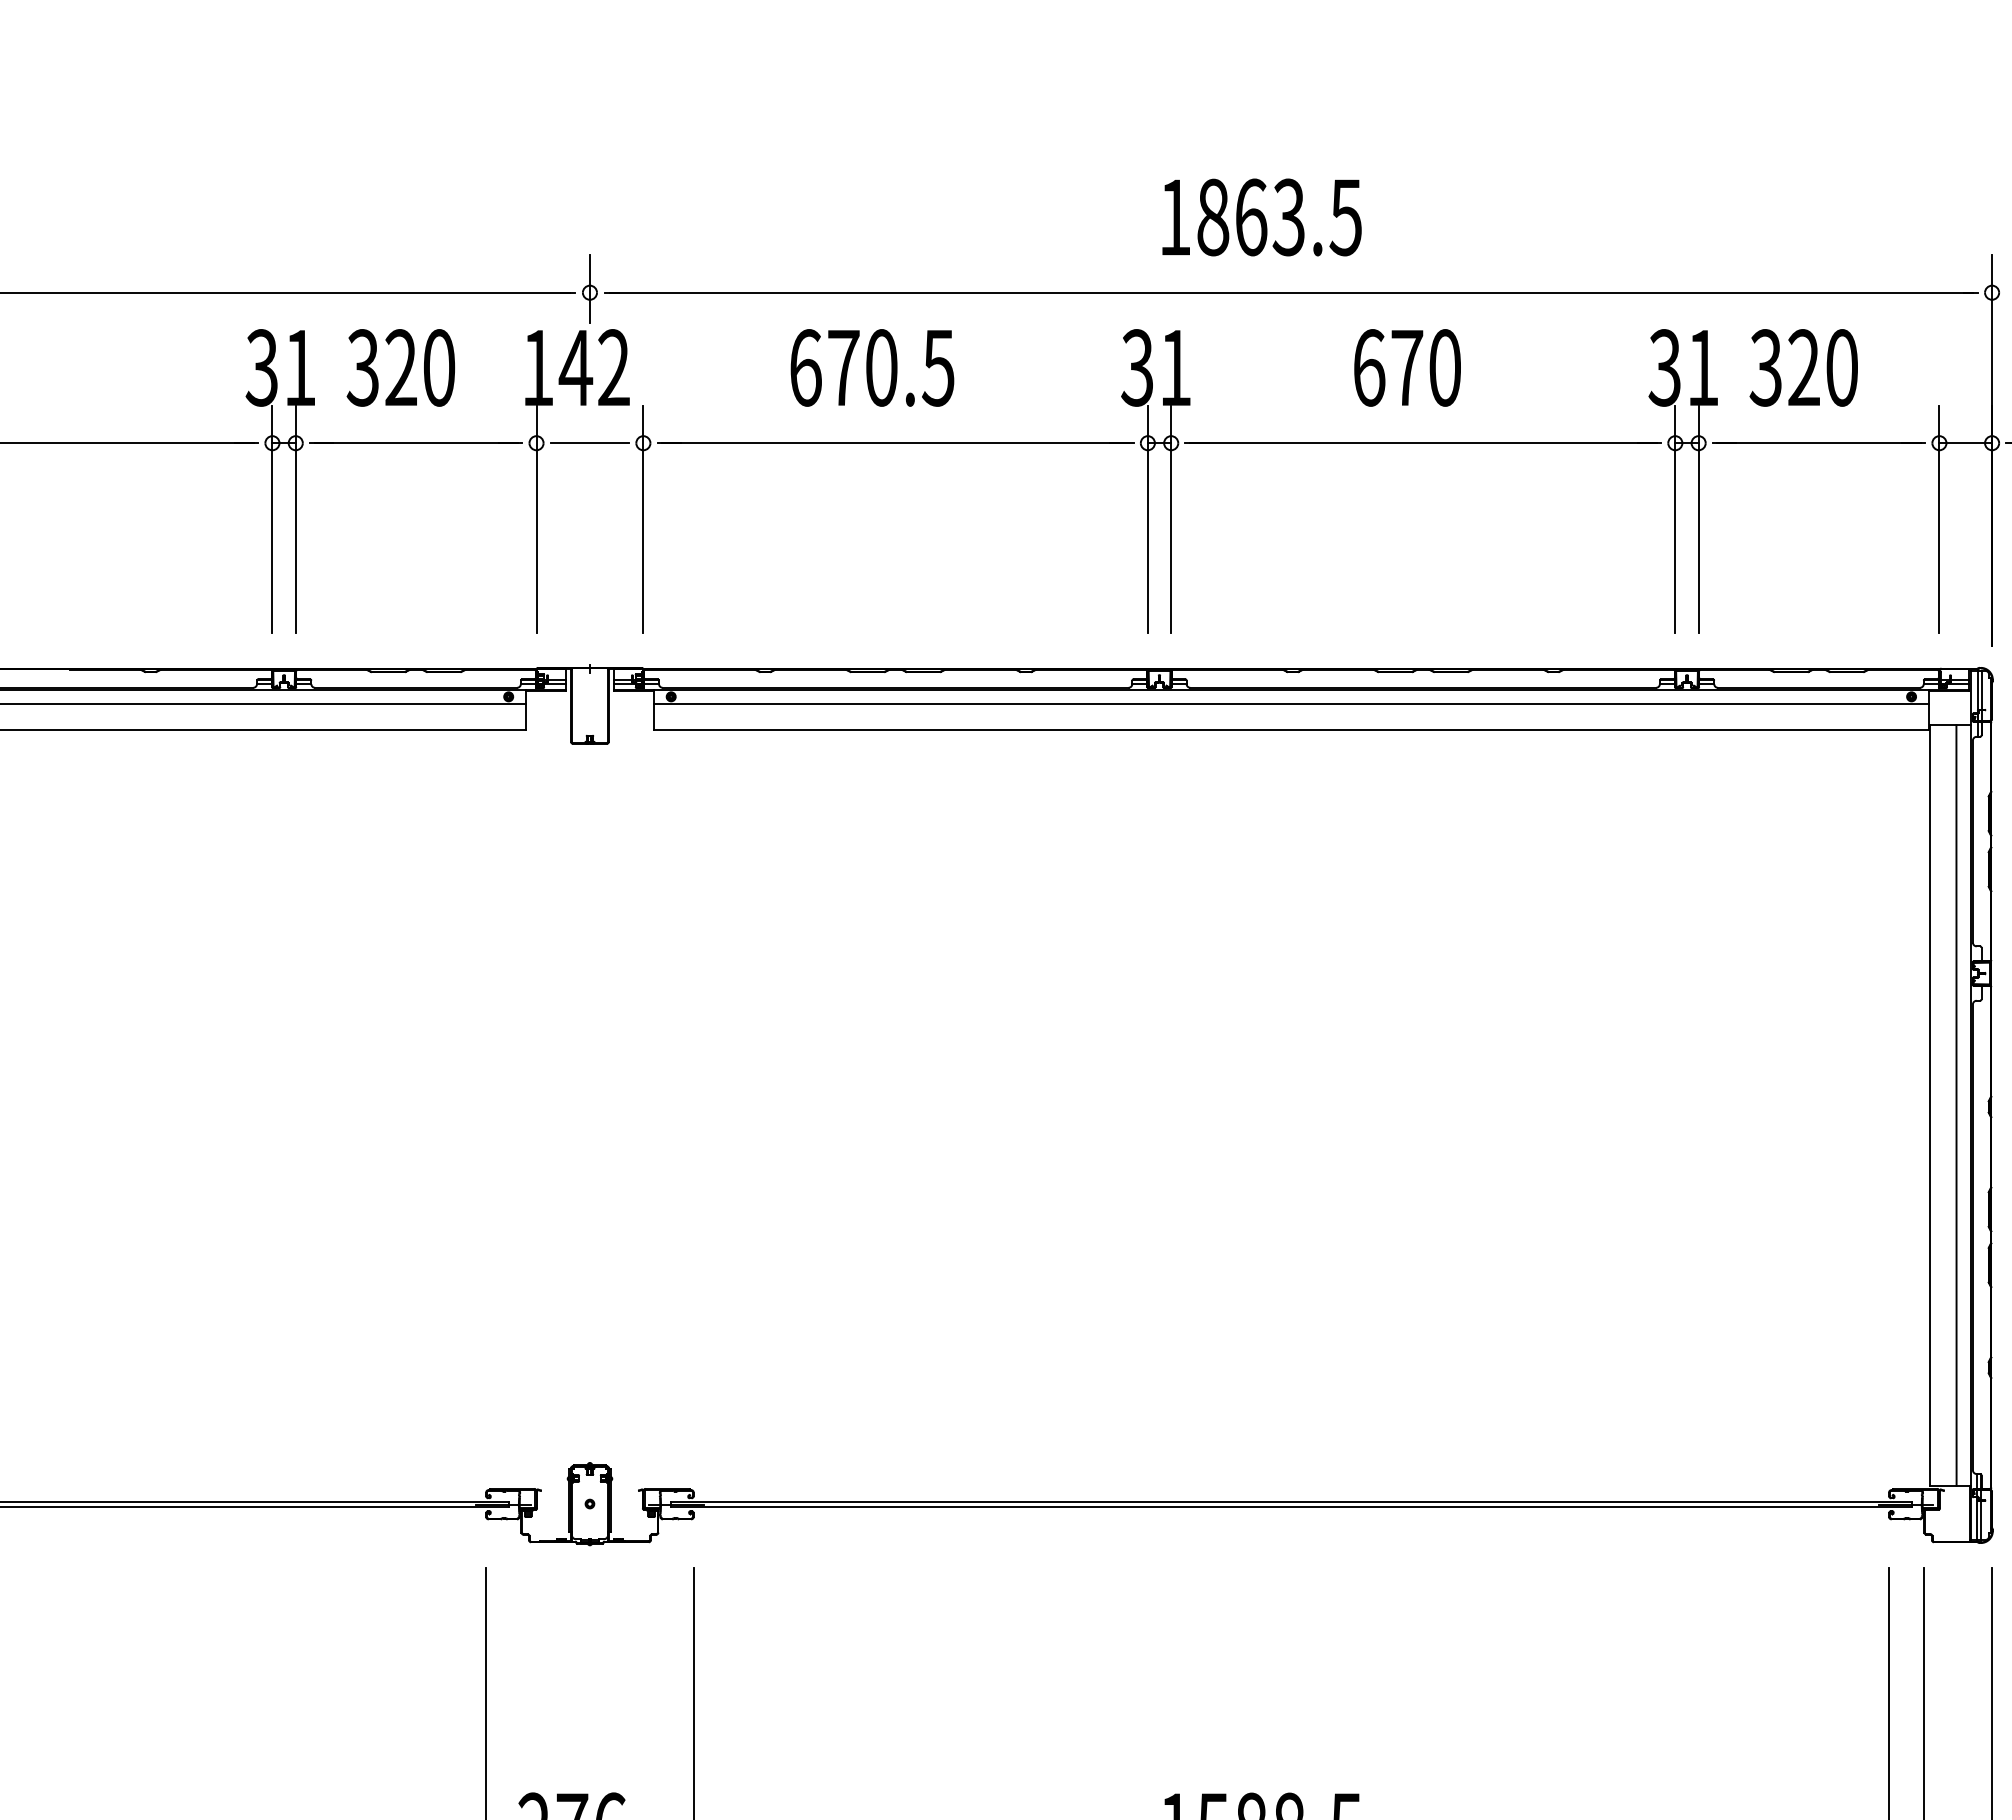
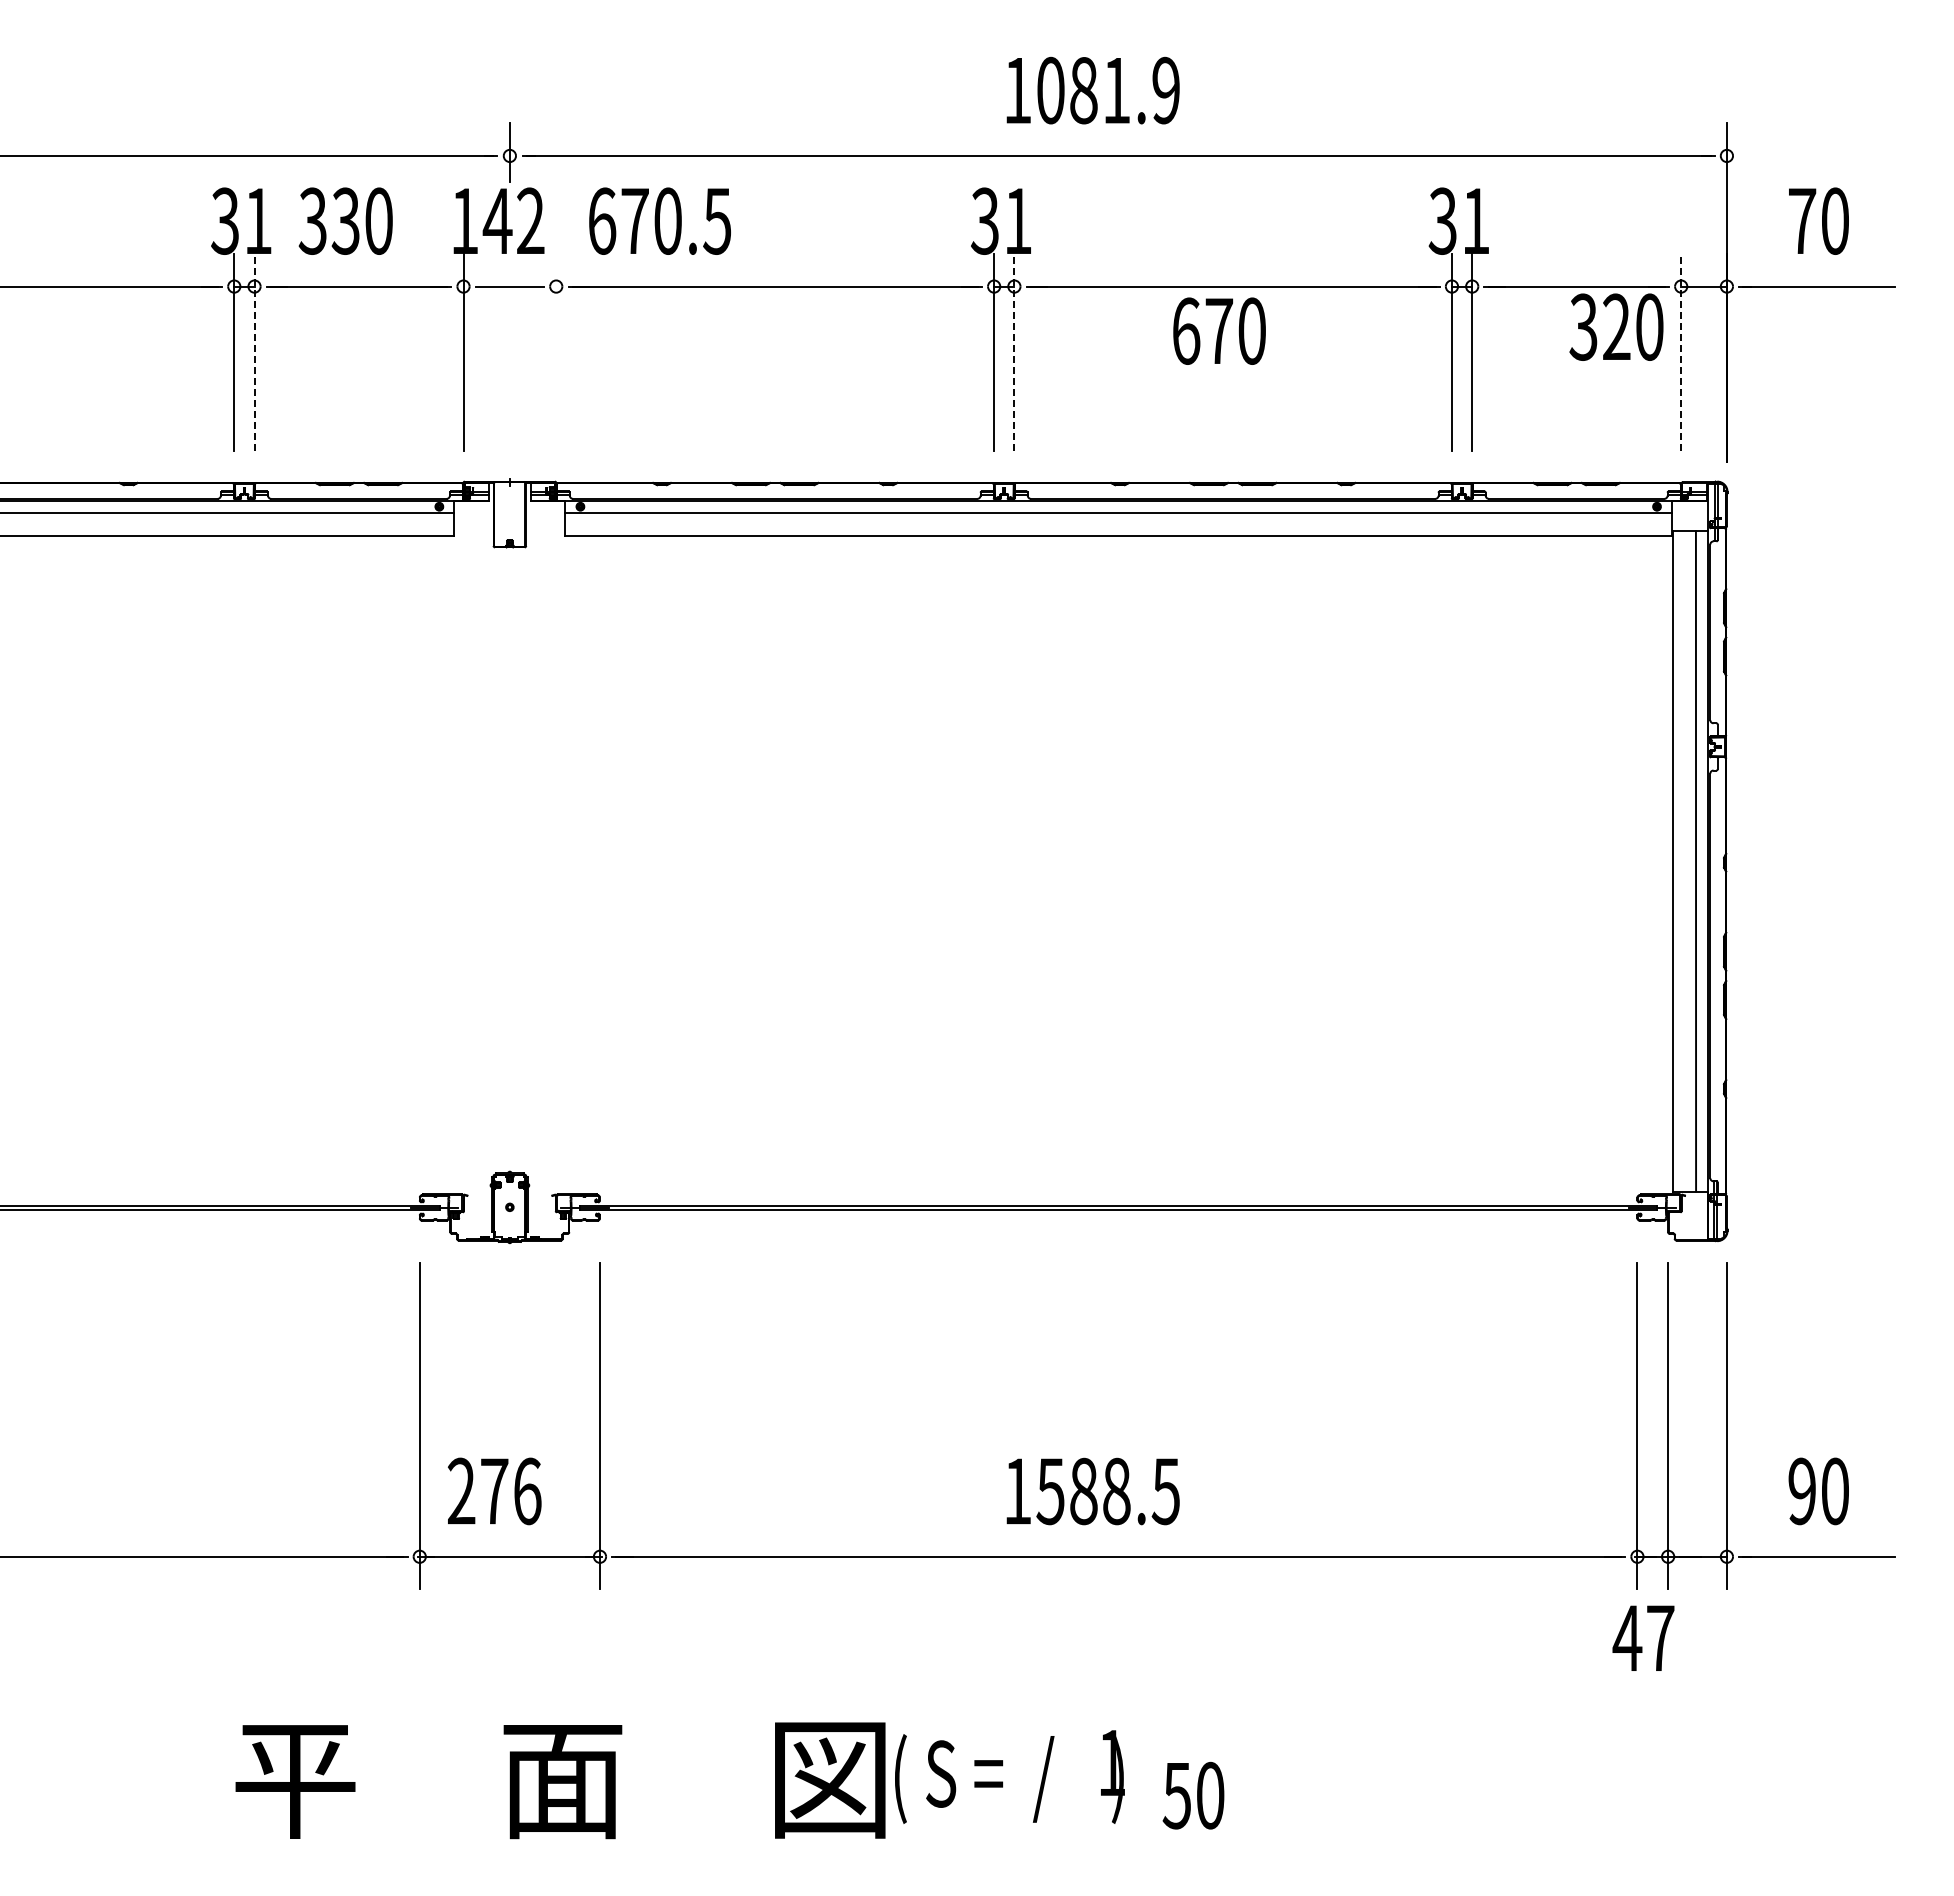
text: (1279, 217) -> (1108, 90), 1863.5 -> 1081.9
text: (400, 367) -> (345, 220), 320 -> 330
text: (871, 367) -> (659, 220), moved
text: (1407, 367) -> (1219, 330), moved
text: (1803, 367) -> (1616, 326), moved
line: (295, 519) -> (254, 352), solid -> dashed
line: (643, 519) -> (556, 352), removed
line: (1171, 519) -> (1014, 352), solid -> dashed
line: (1939, 519) -> (1681, 352), solid -> dashed

